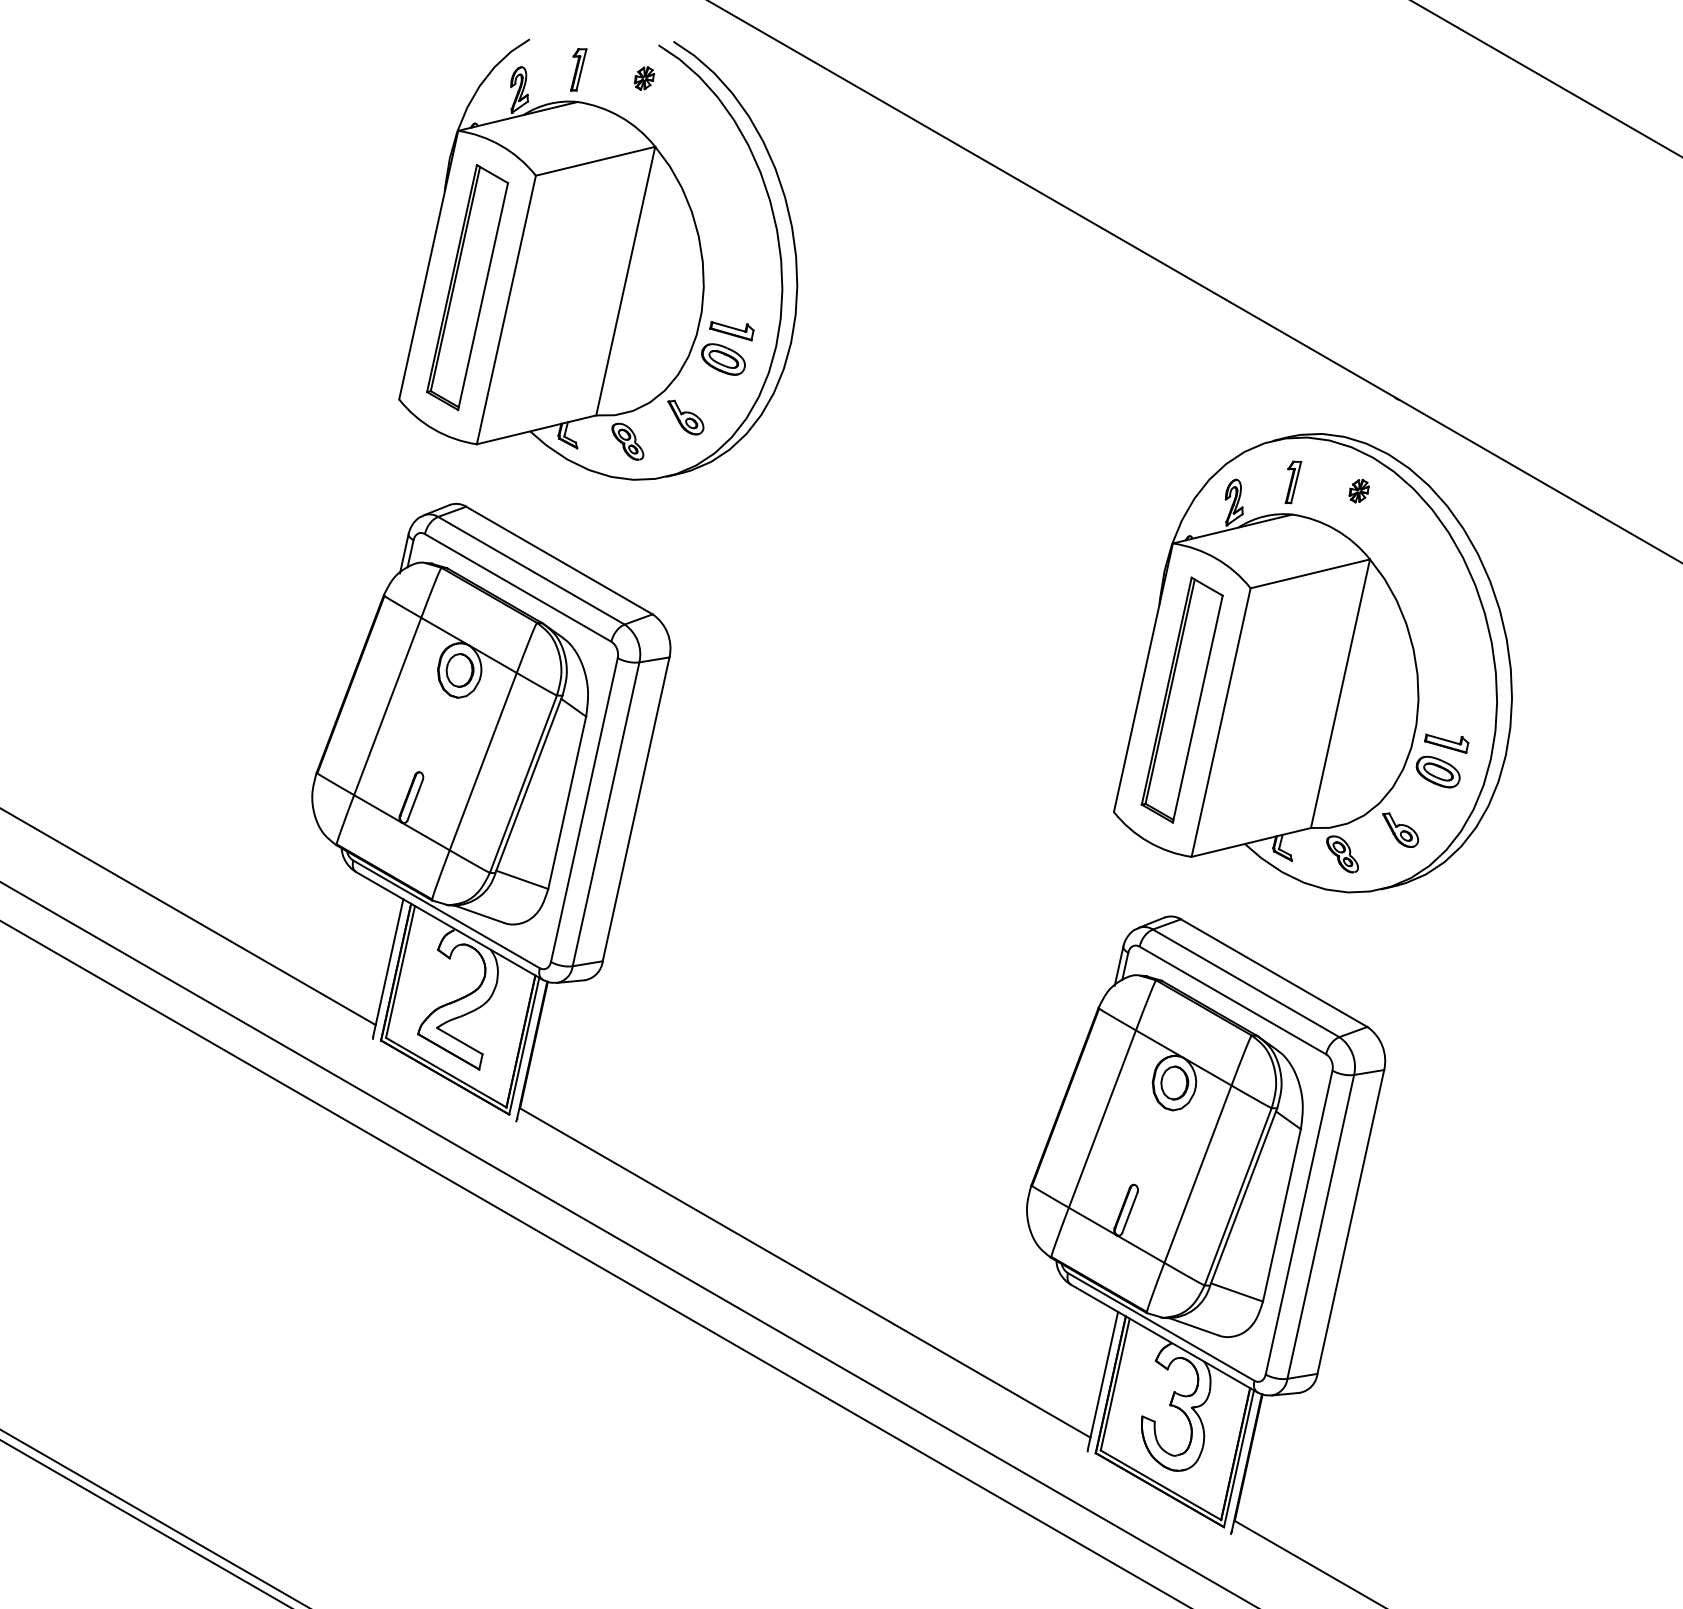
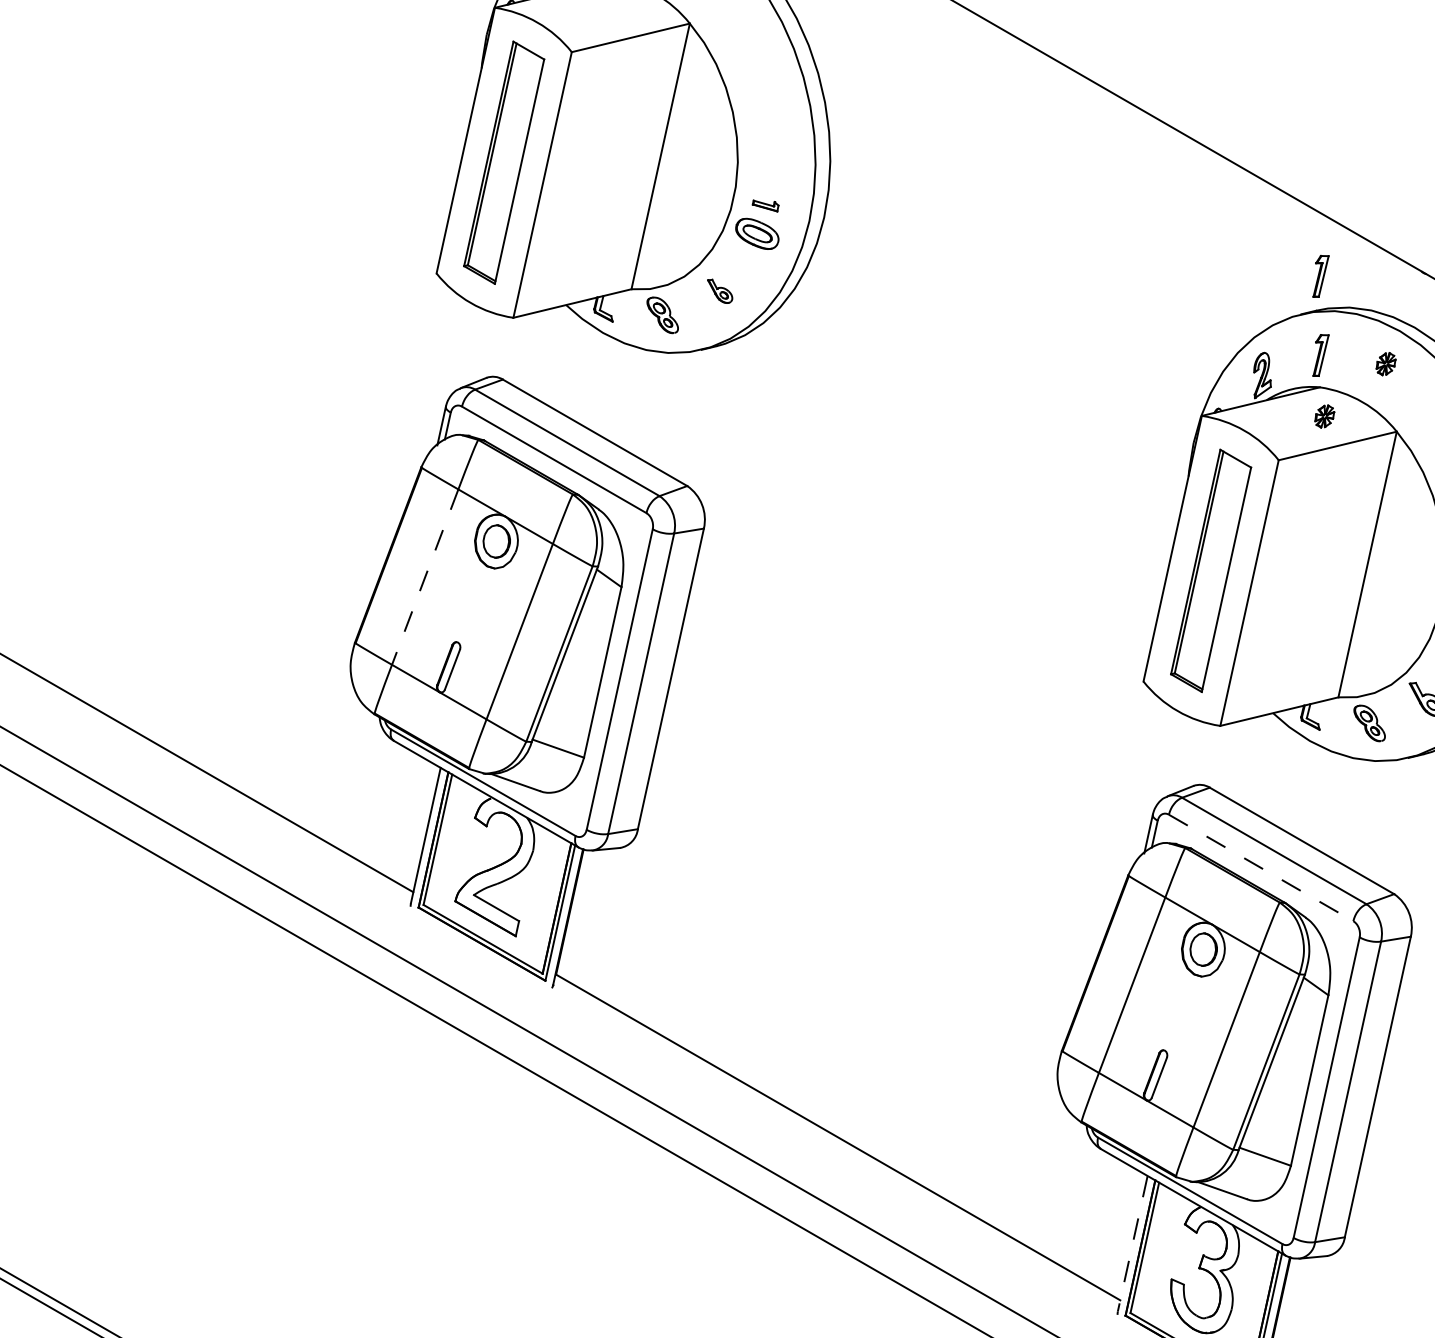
part: (731, 331) -> (765, 206), size x0.6
part: (1293, 402) -> (1321, 276), added
part: (685, 417) -> (719, 291), size x0.7
part: (1296, 543) -> (1324, 415), added
line: (387, 706) -> (425, 577), solid -> dashed
line: (1232, 1000) -> (1260, 867), solid -> dashed
line: (1102, 1380) -> (1132, 1243), solid -> dashed

